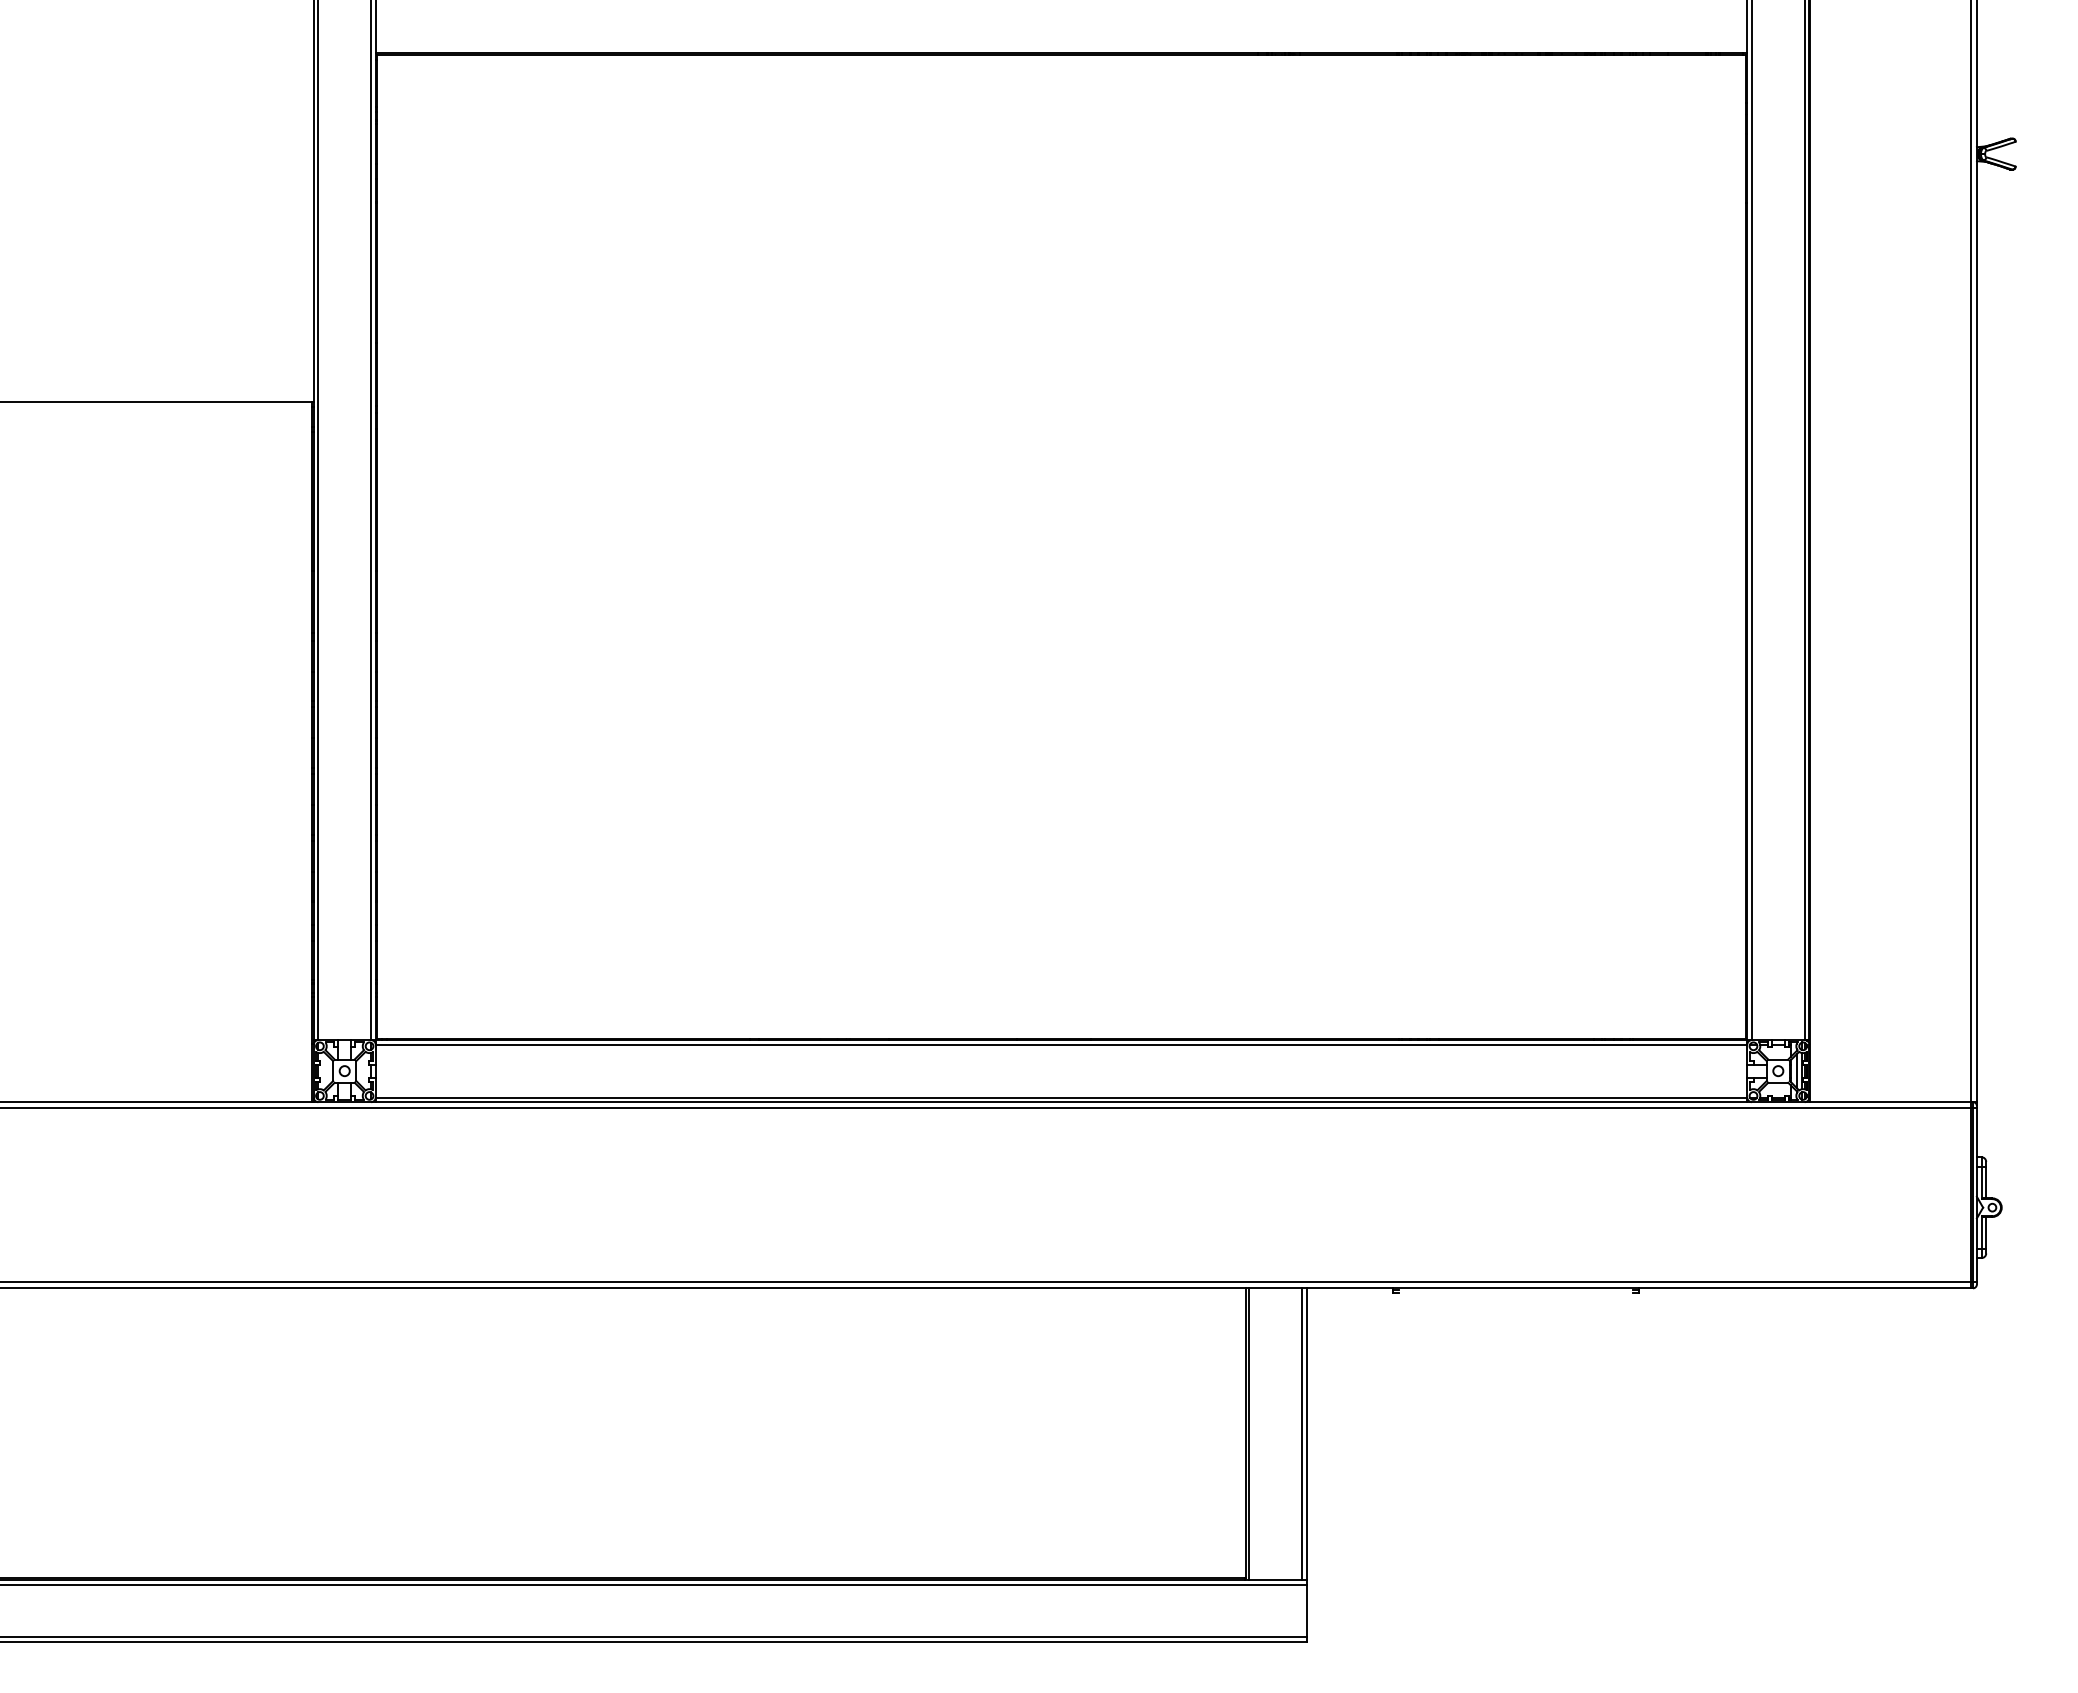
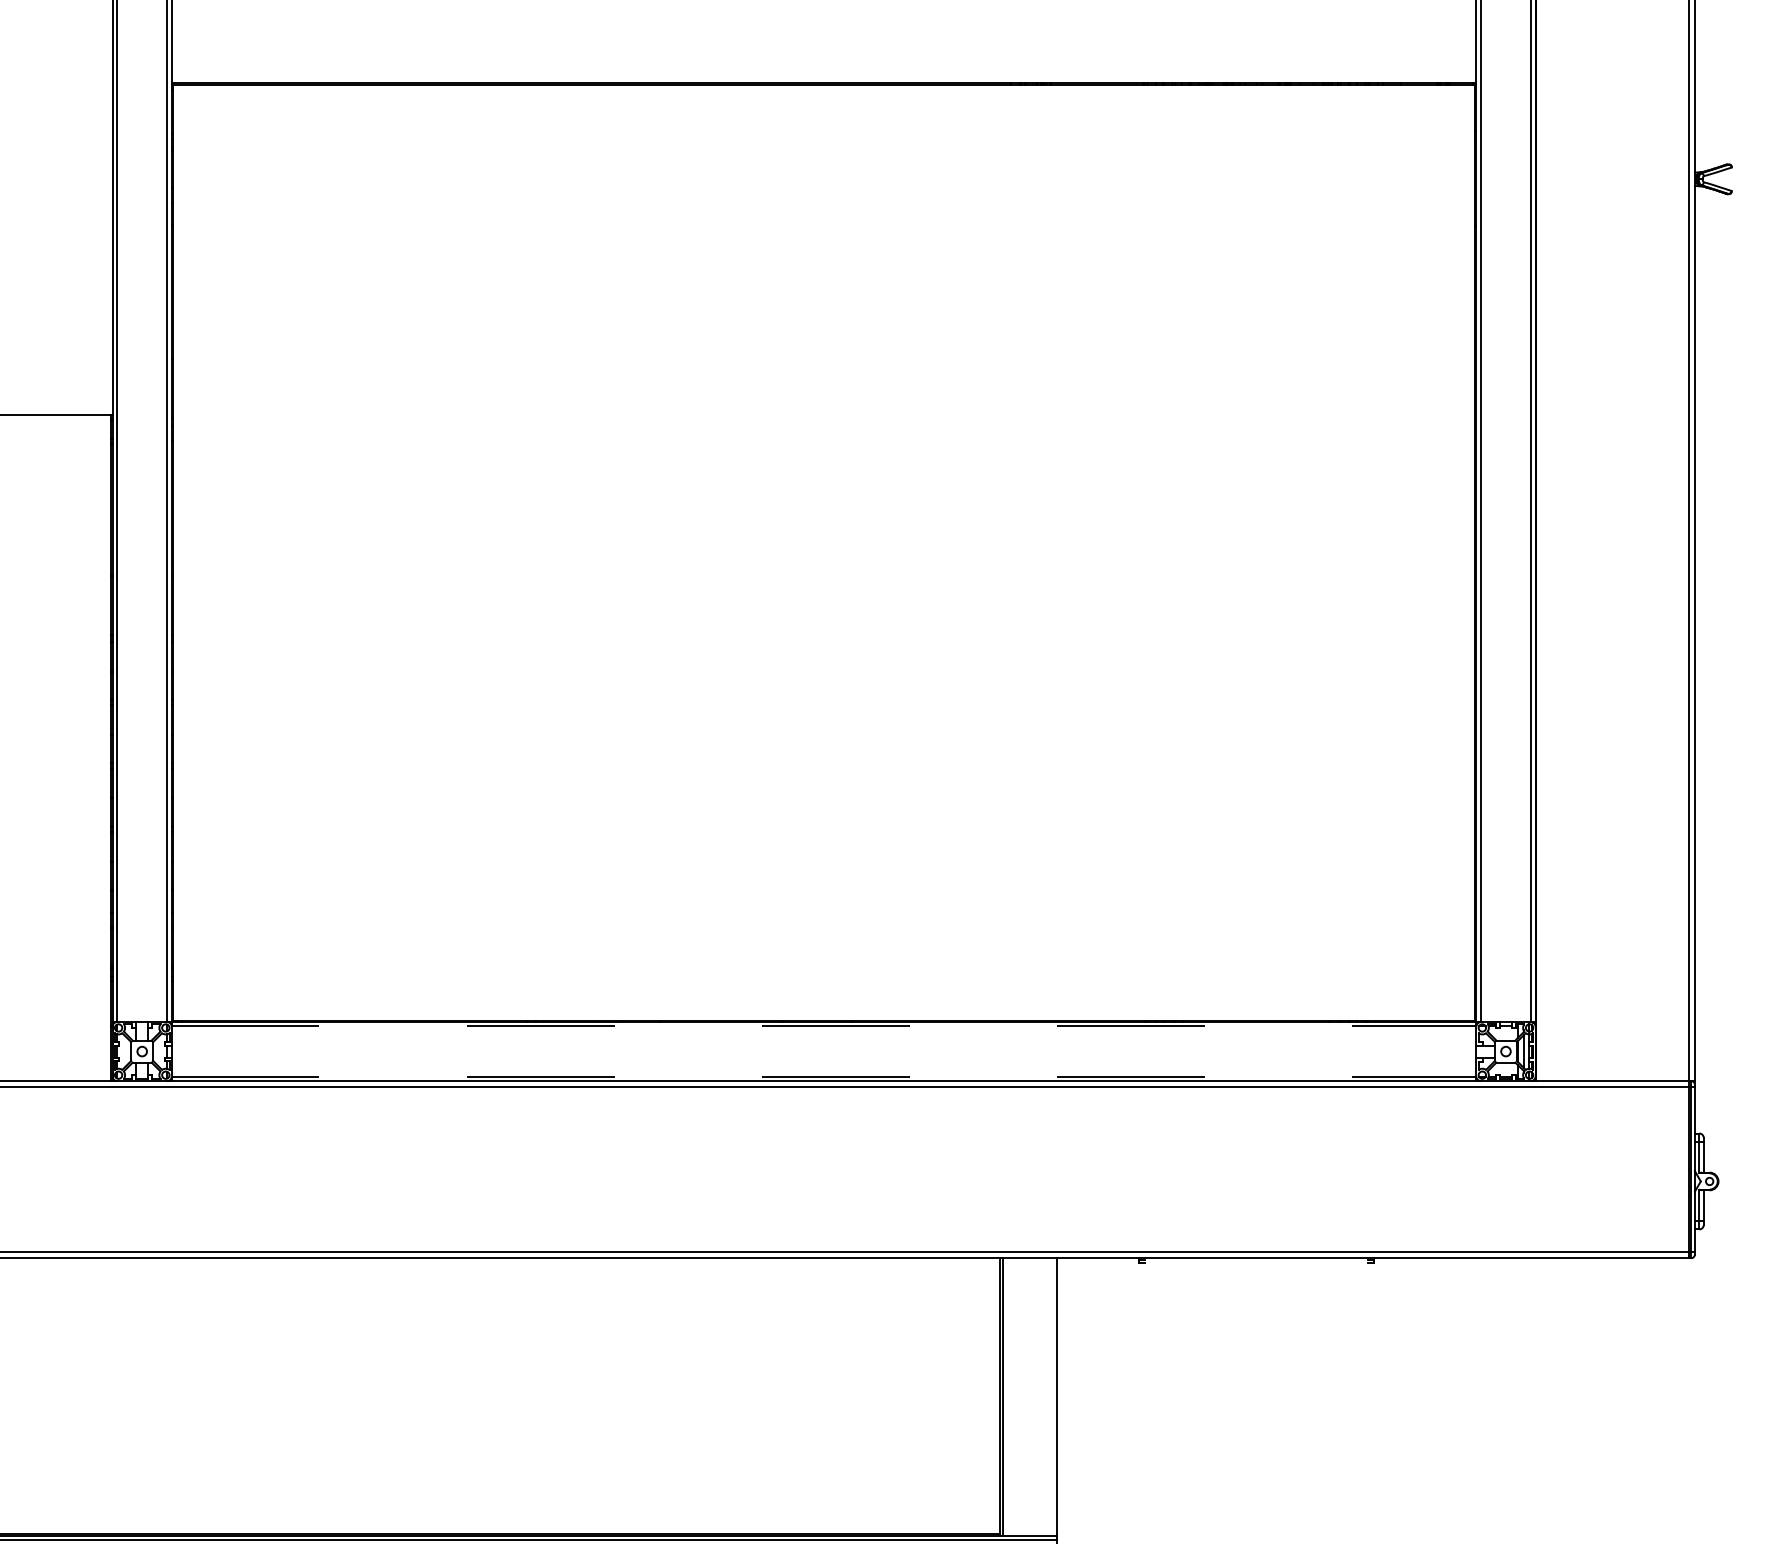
line: (1061, 1044) -> (824, 1026), solid -> dashed
line: (1061, 1097) -> (824, 1076), solid -> dashed
line: (1302, 1434) -> (1053, 1397), removed

